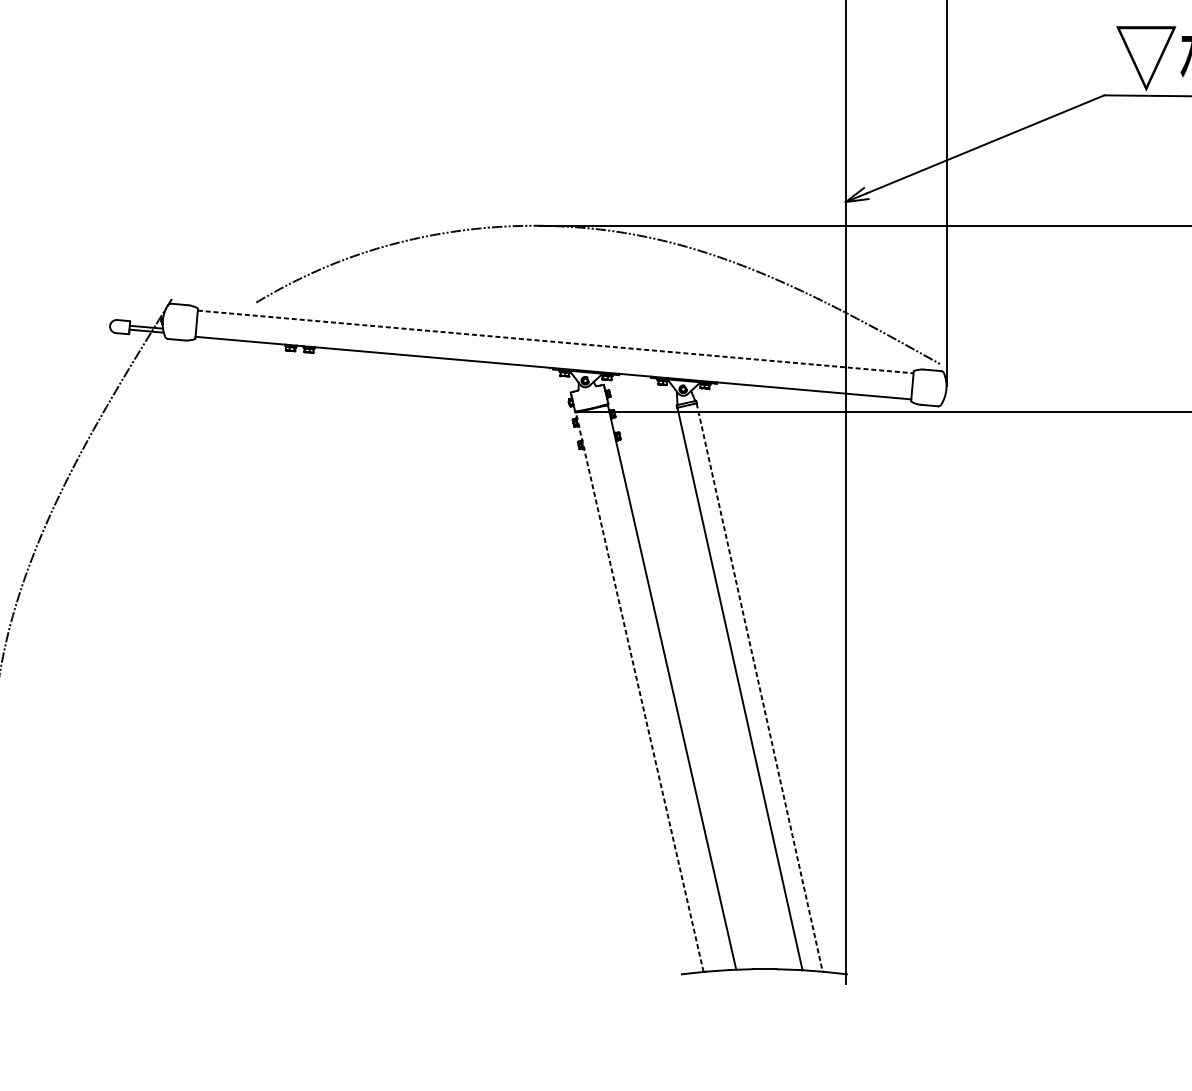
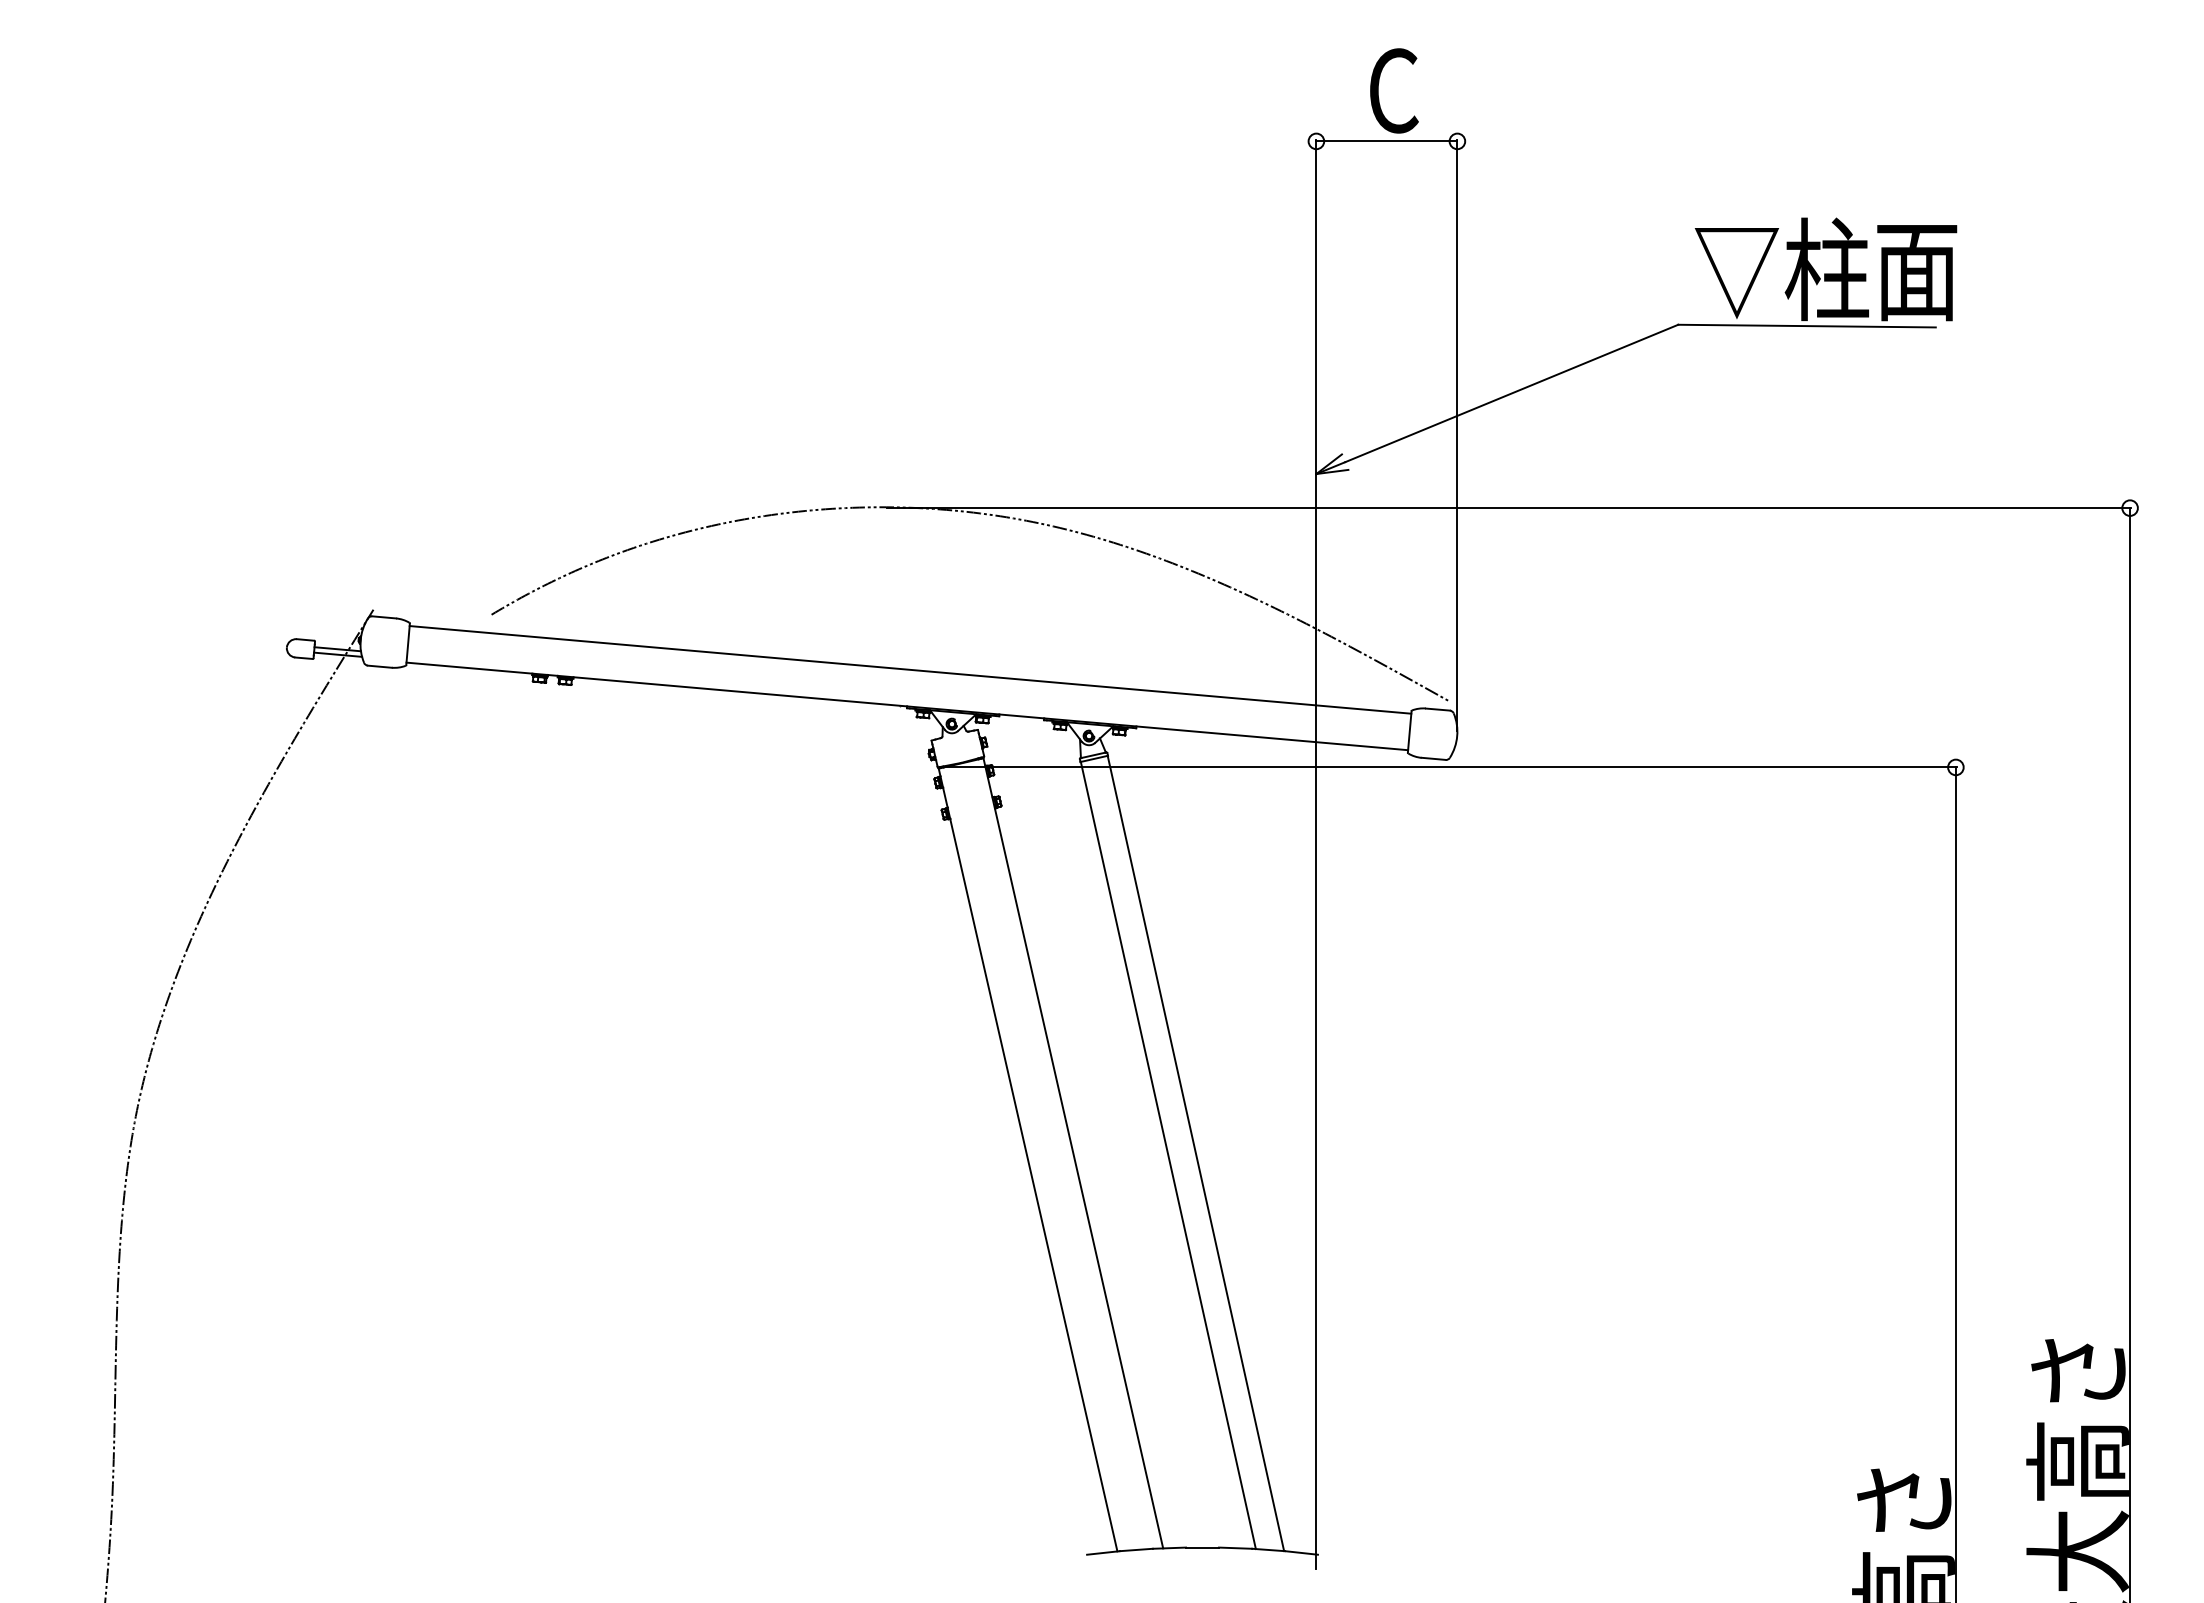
line: (555, 341) -> (910, 669), dashed -> solid
line: (760, 687) -> (1196, 1153), dashed -> solid
line: (639, 691) -> (1027, 1159), dashed -> solid

